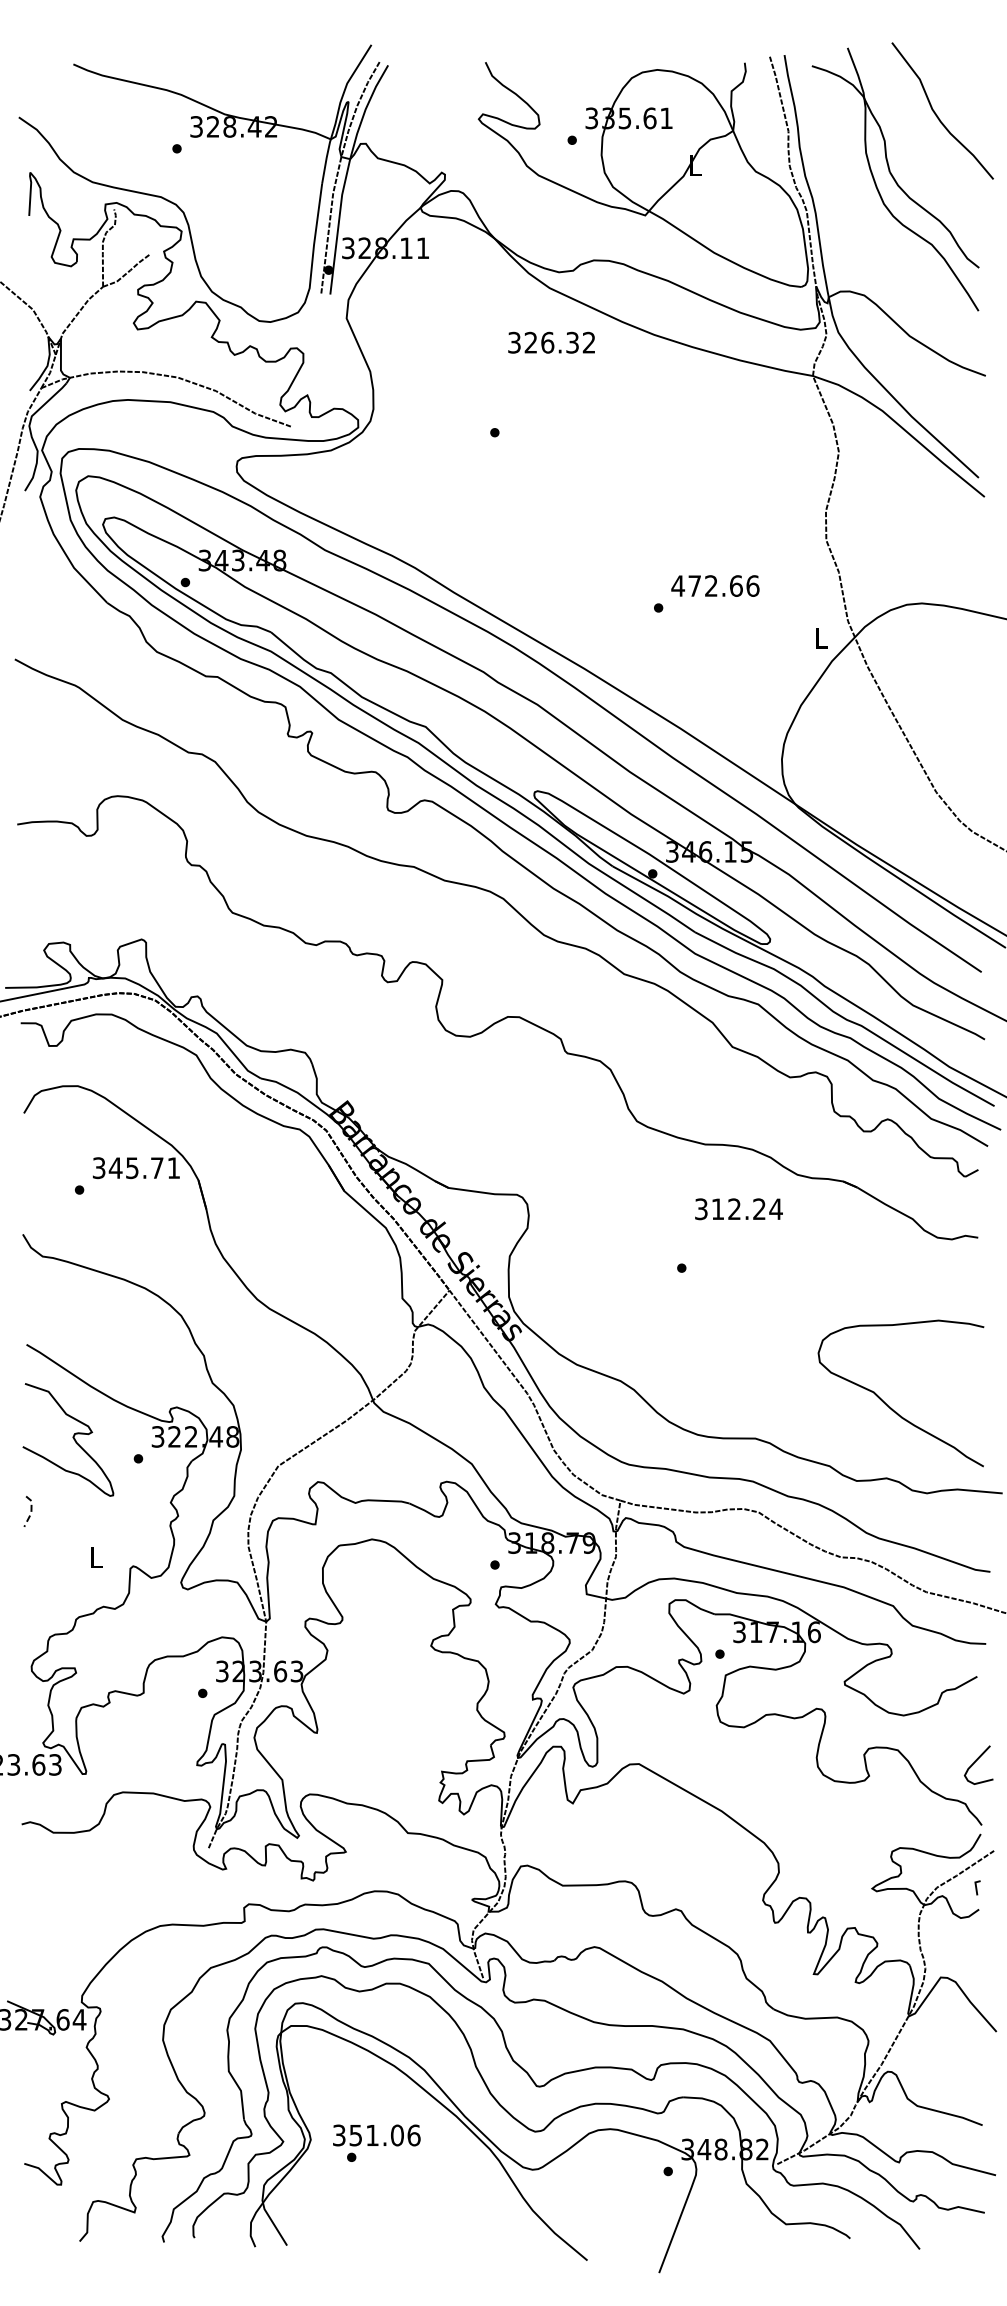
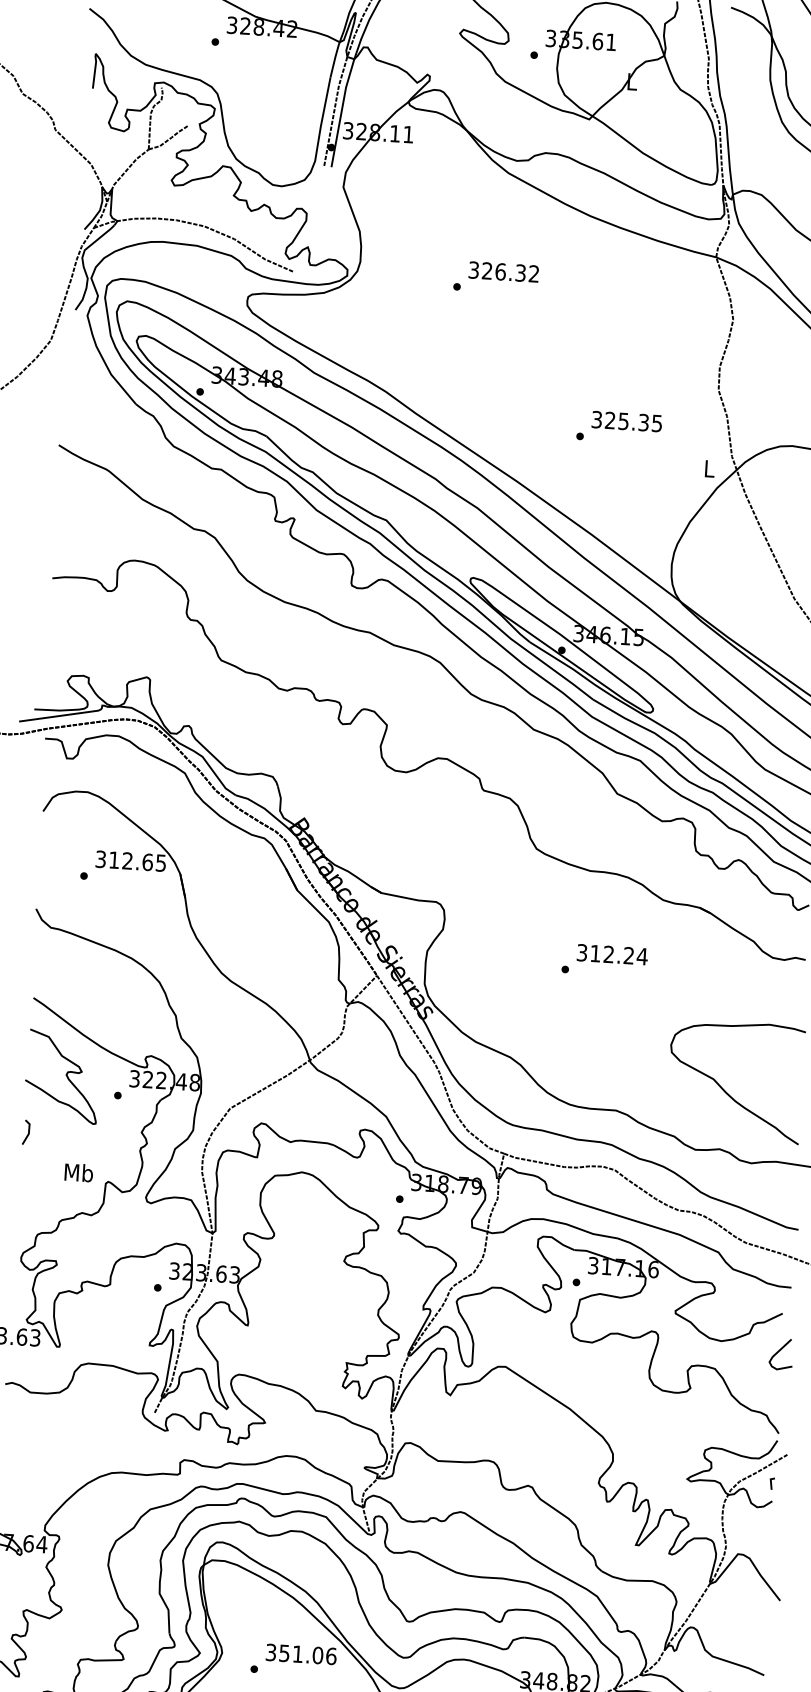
text: (551, 342) -> (503, 271), moved
text: (715, 585) -> (627, 421), 472.66 -> 325.35
text: (143, 1168) -> (136, 861), 345.71 -> 312.65
text: (738, 1209) -> (612, 954), moved
line: (31, 1511) -> (29, 1132), dashed -> solid
text: (95, 1557) -> (78, 1172), L -> Mb
curve: (976, 1761) -> (779, 1351), moved
text: (376, 2135) -> (301, 1654), moved

